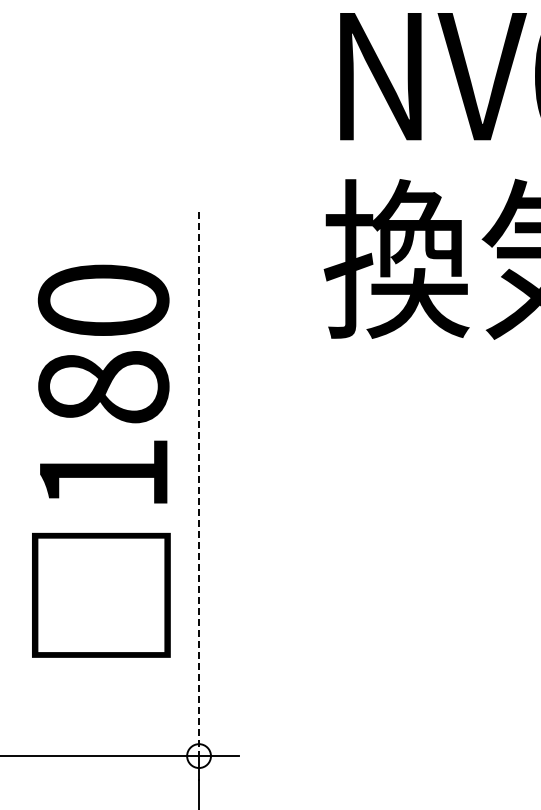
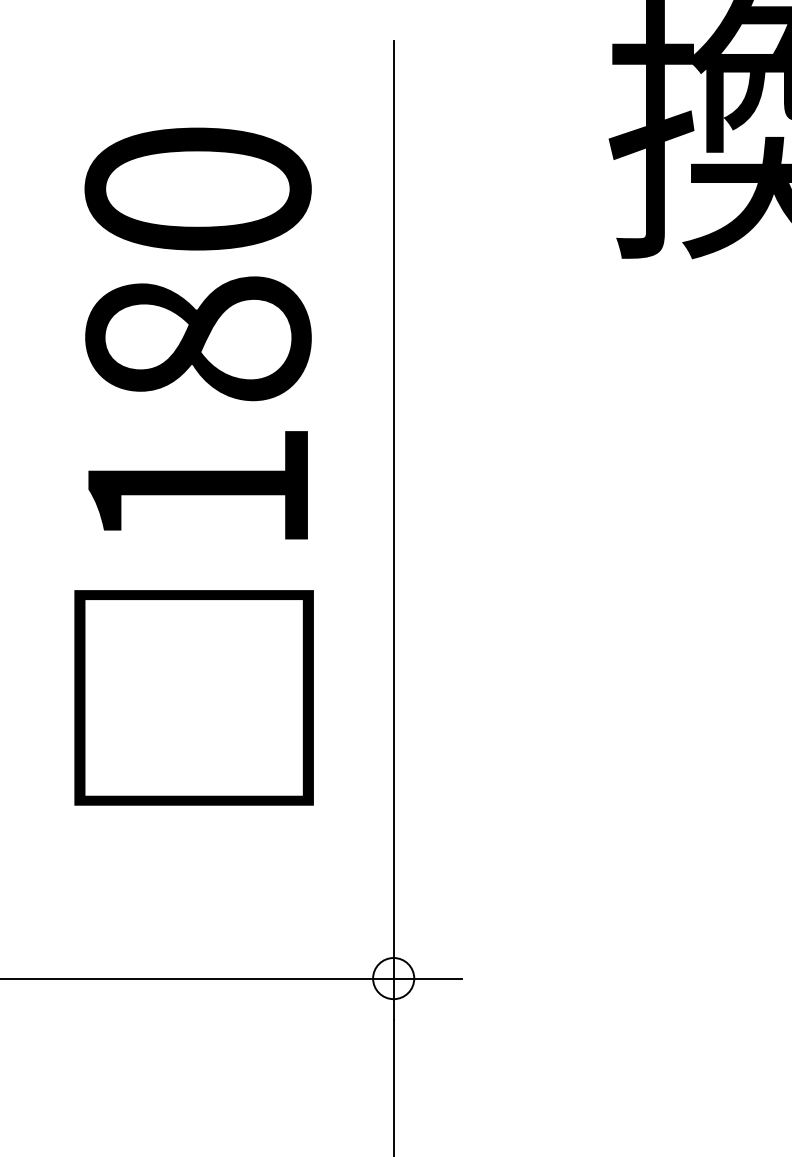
text: (101, 460) -> (194, 465), moved
line: (199, 484) -> (394, 510), dashed -> solid

